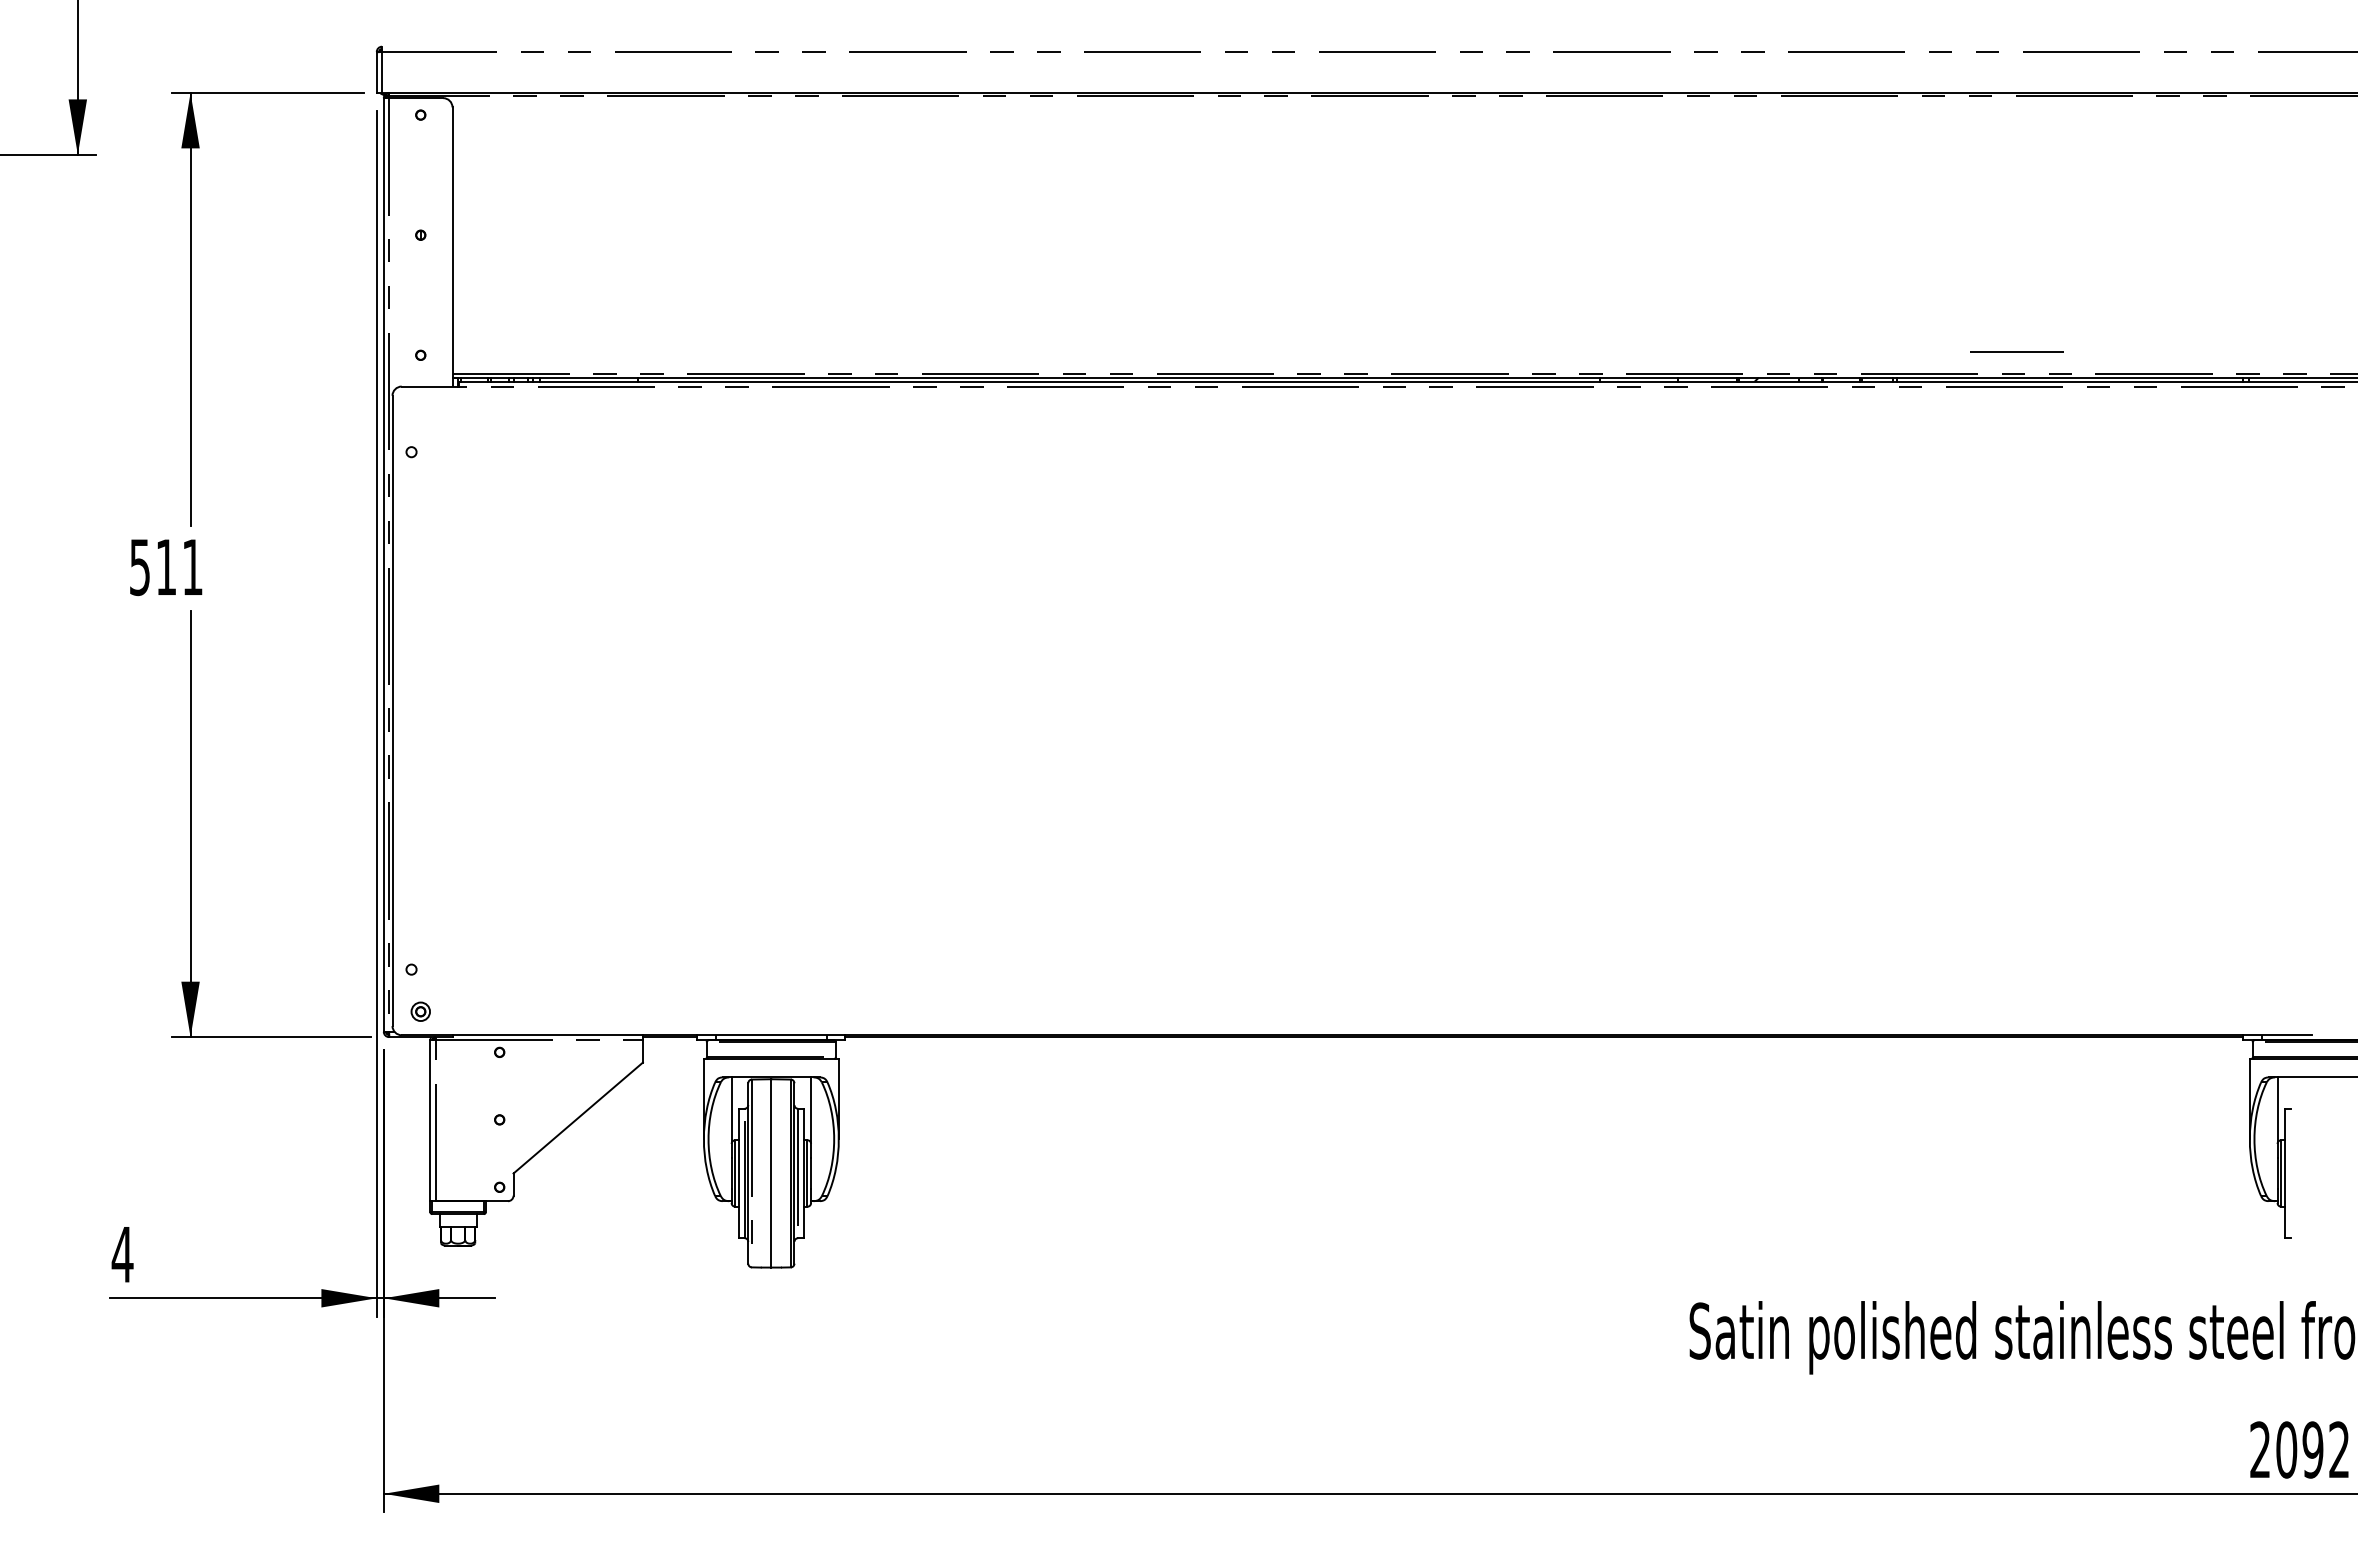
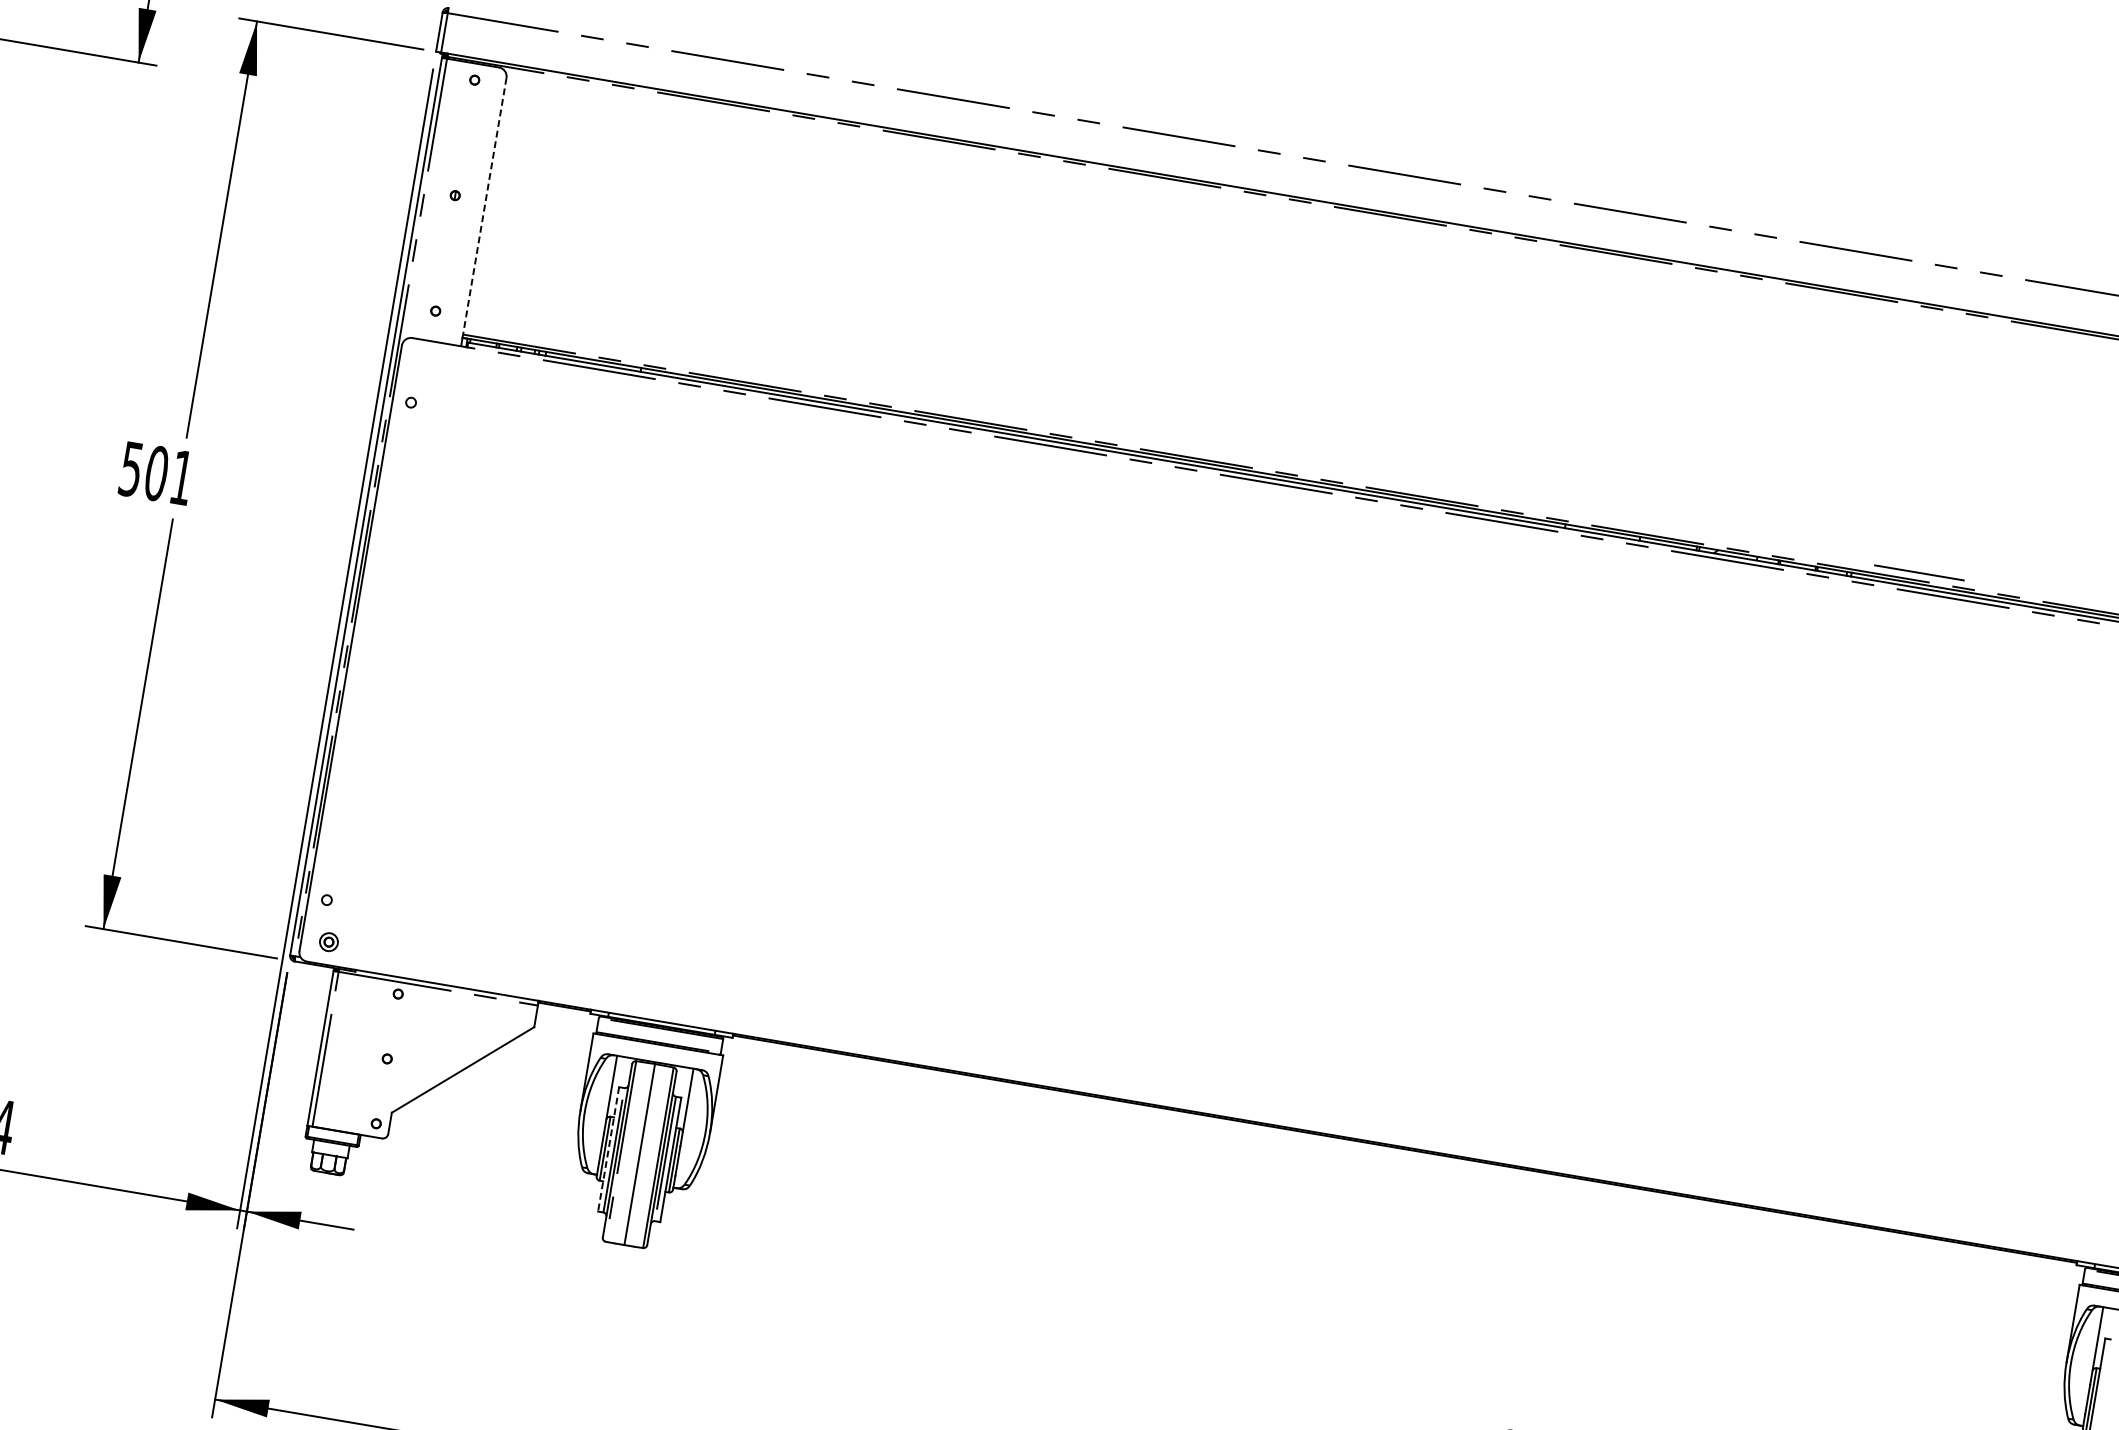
line: (452, 243) -> (484, 208), solid -> dashed
line: (2016, 351) -> (1919, 572), moved
text: (166, 567) -> (156, 473), 511 -> 501
line: (739, 1173) -> (609, 1149), solid -> dashed

